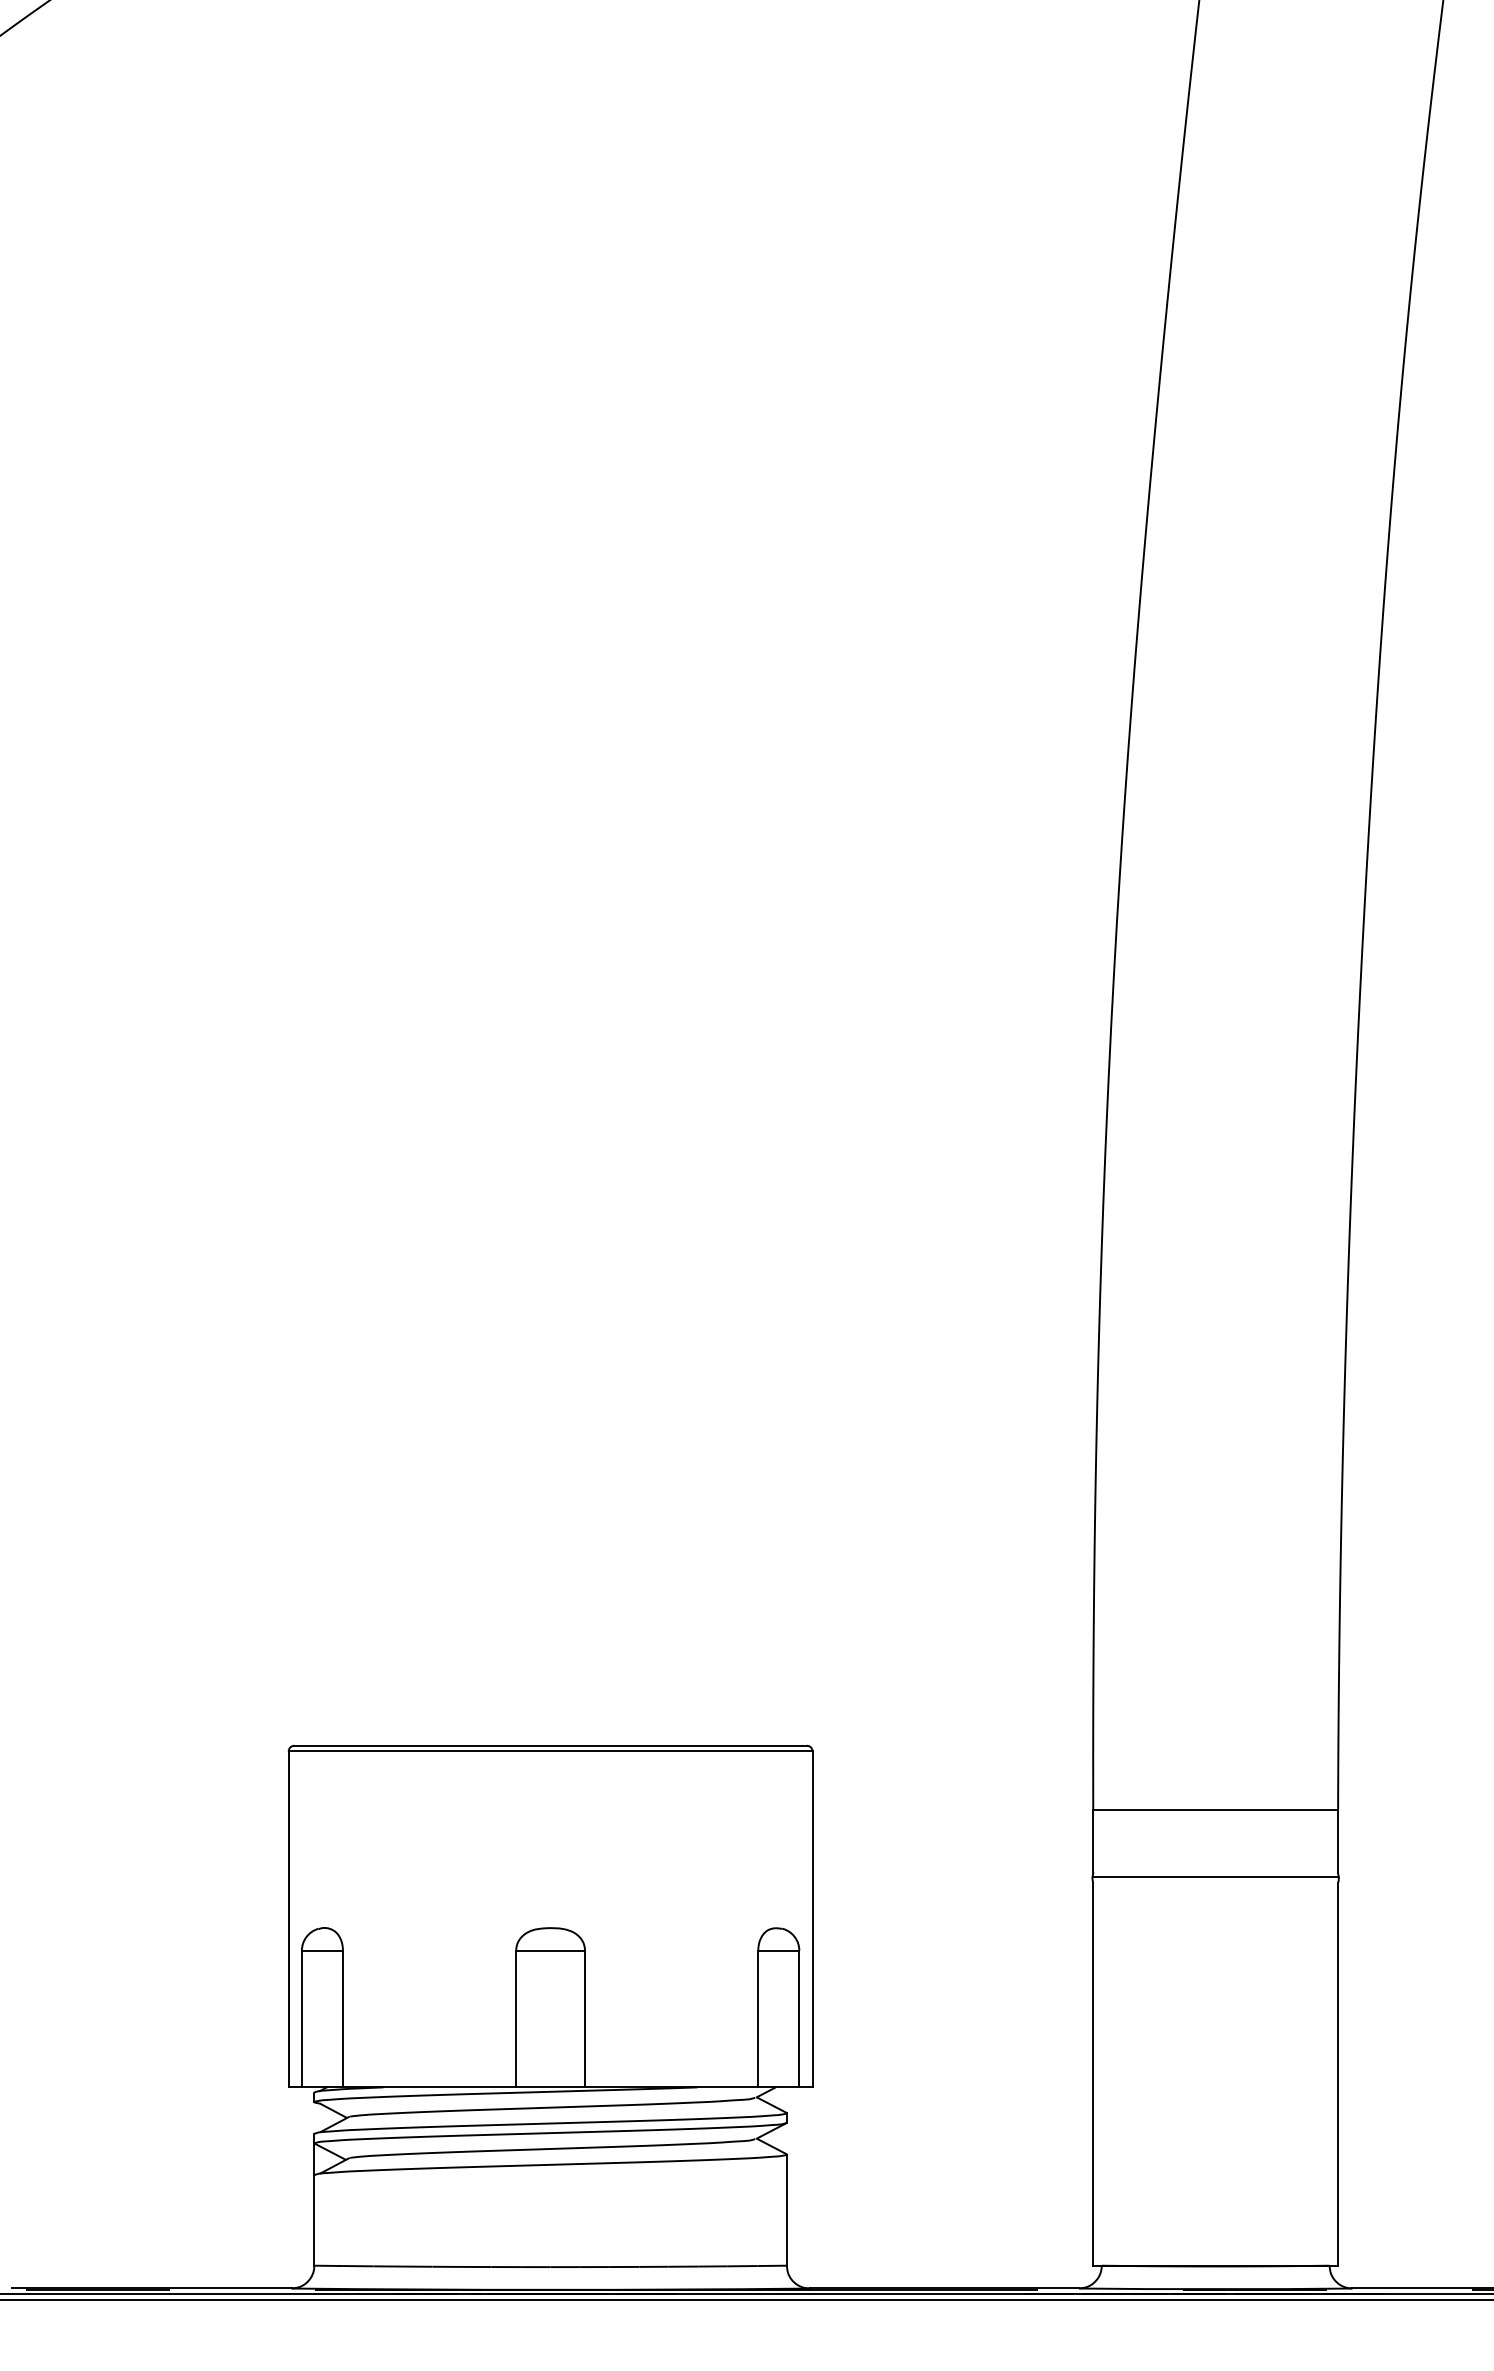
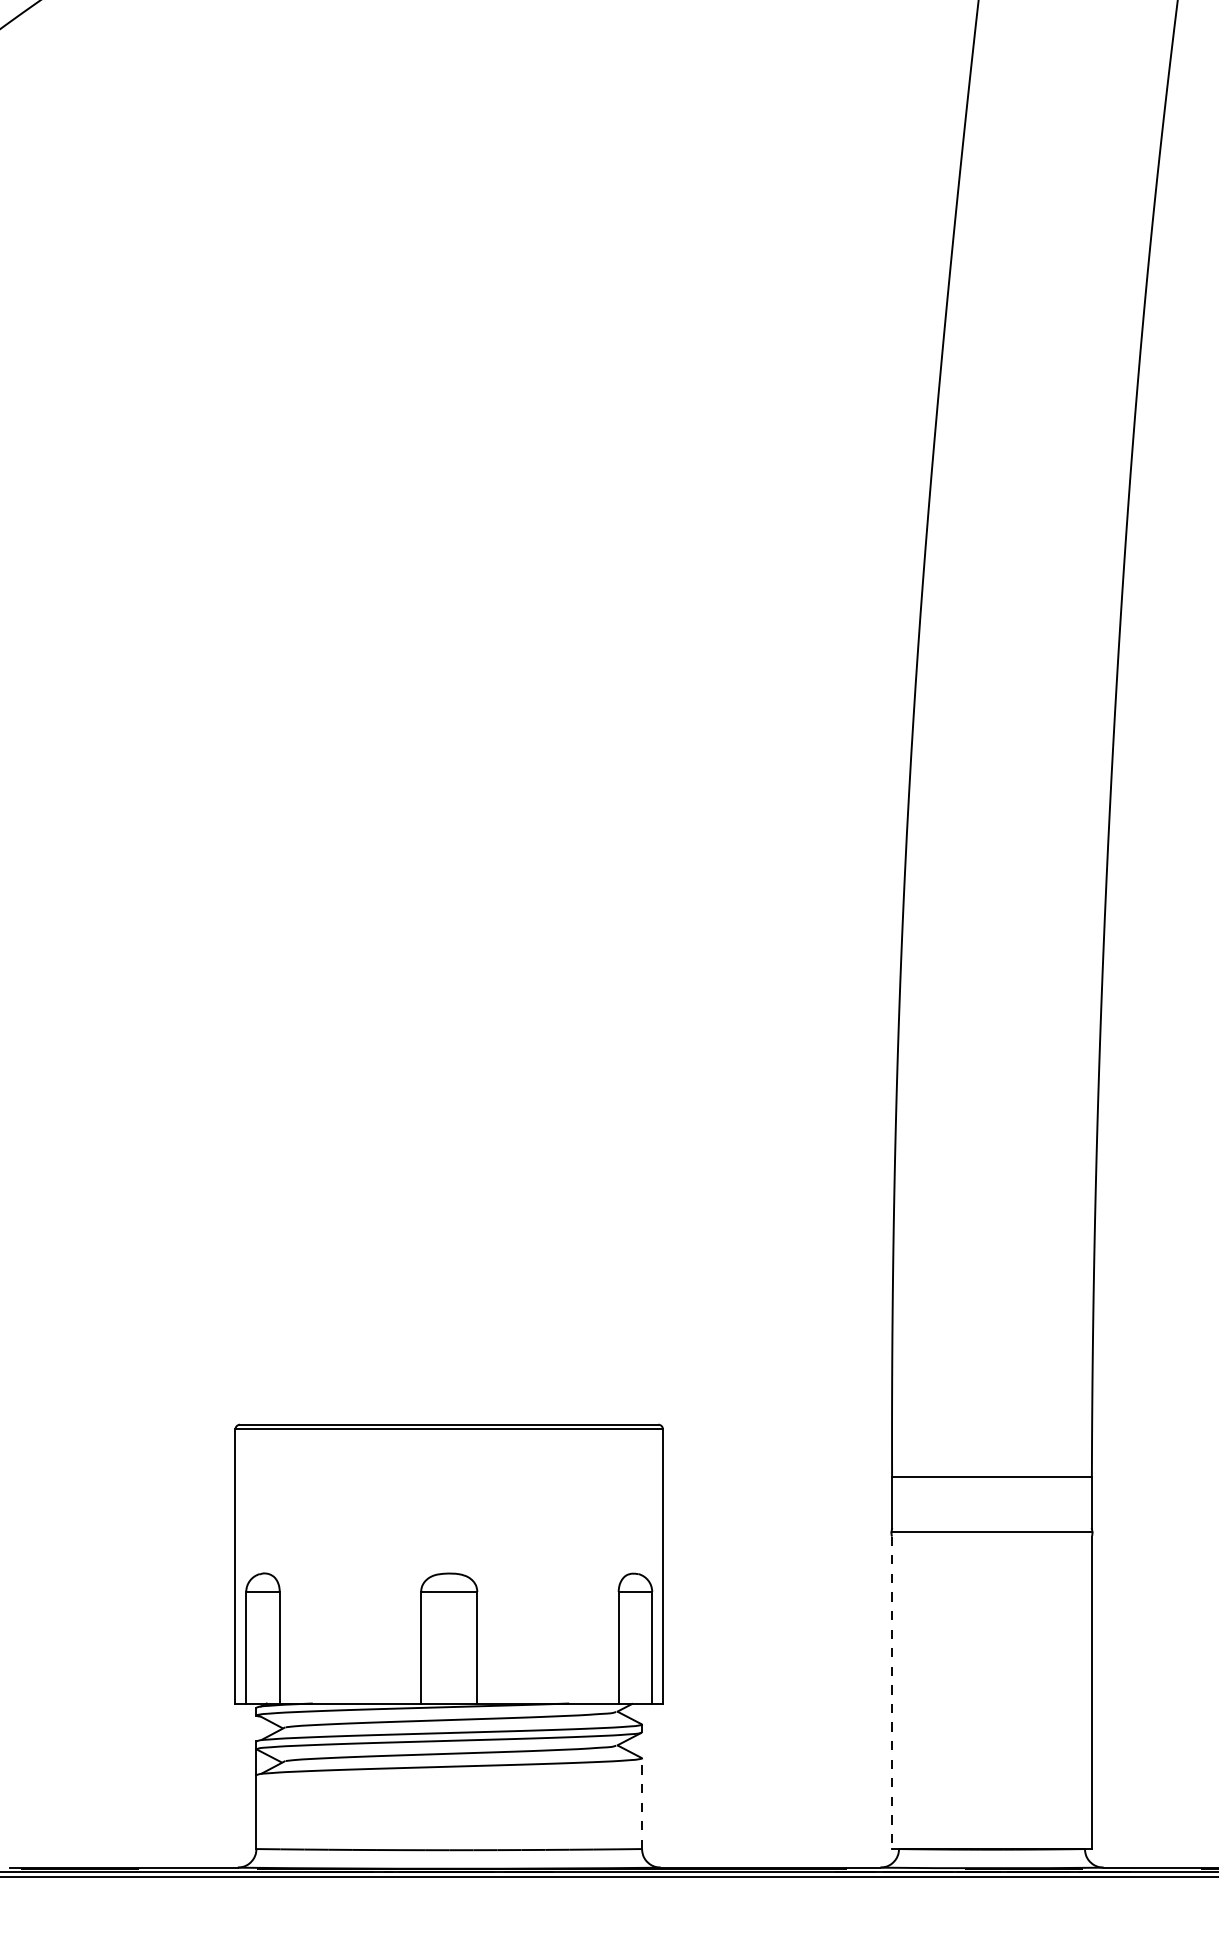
line: (1093, 2074) -> (892, 1693), solid -> dashed
line: (786, 2210) -> (641, 1804), solid -> dashed

